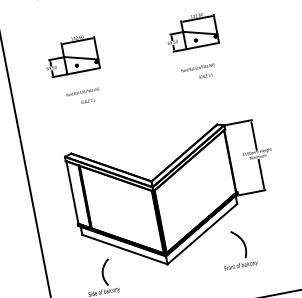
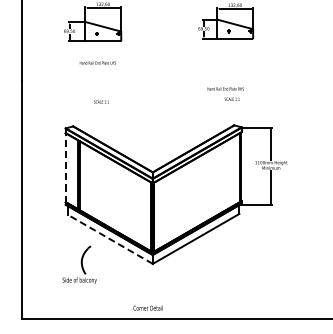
text: (198, 71) -> (225, 93), moved
text: (87, 100) -> (101, 101), moved
line: (72, 192) -> (66, 167), solid -> dashed
part: (244, 248) -> (238, 262), removed
line: (124, 249) -> (110, 239), solid -> dashed

